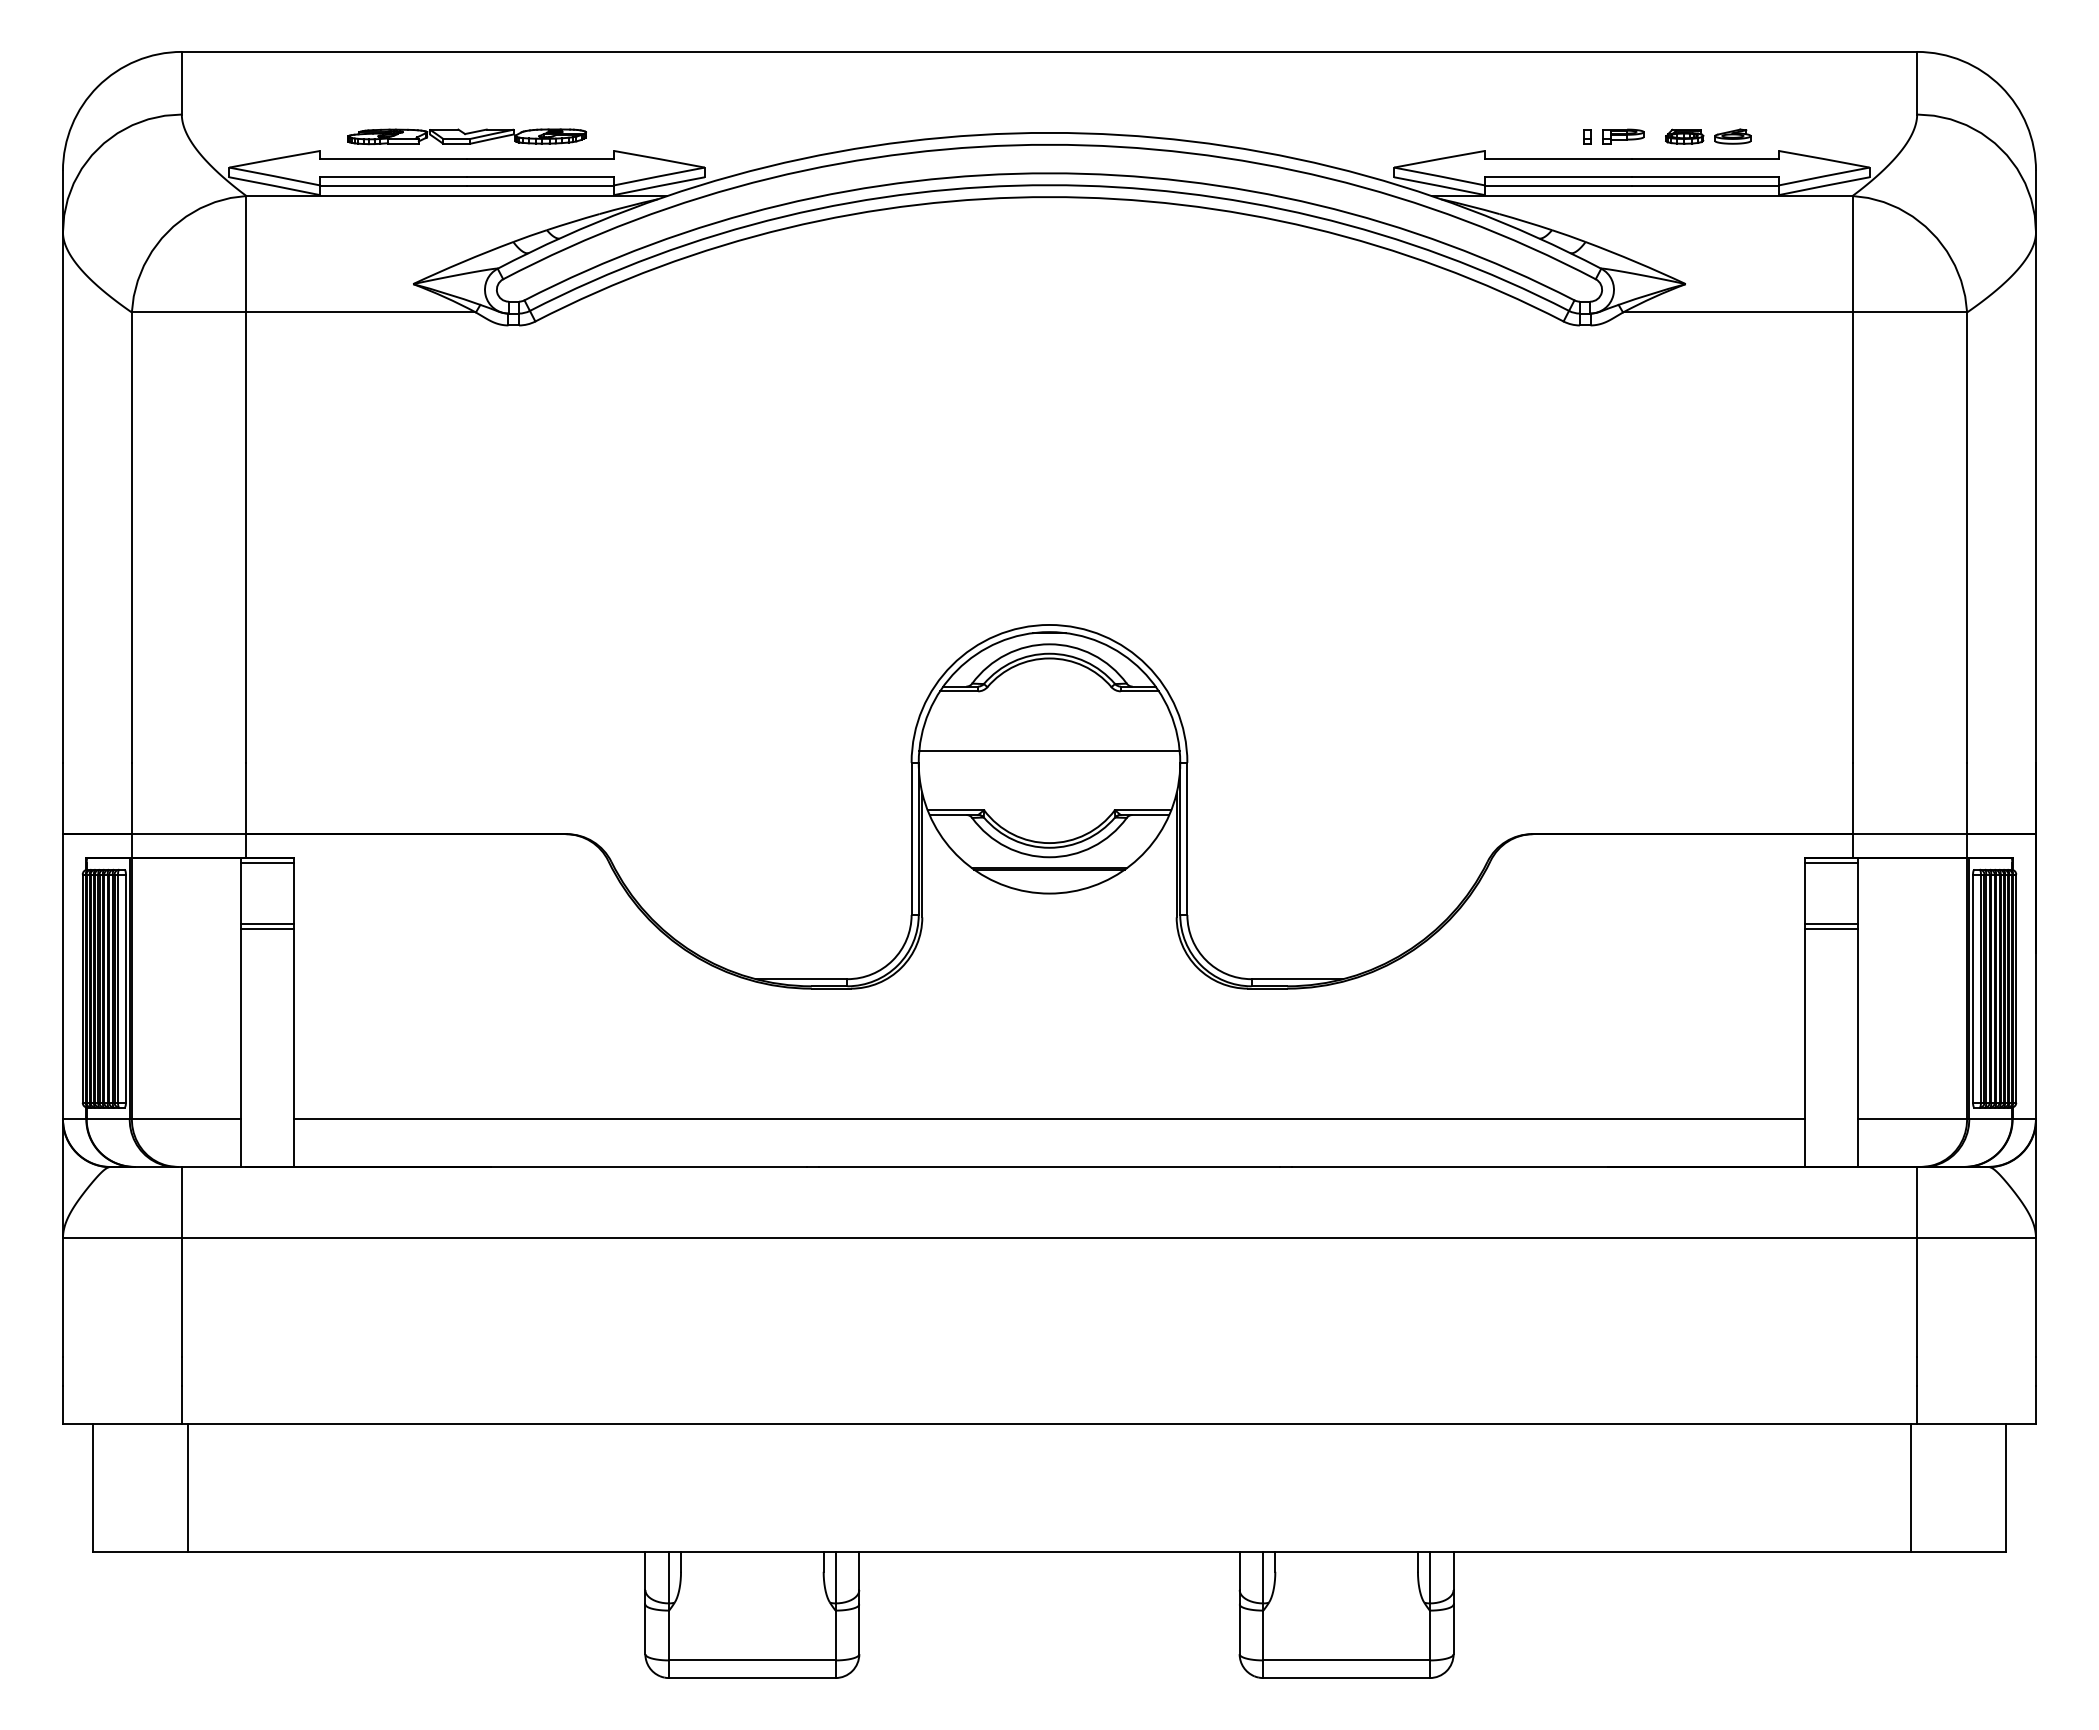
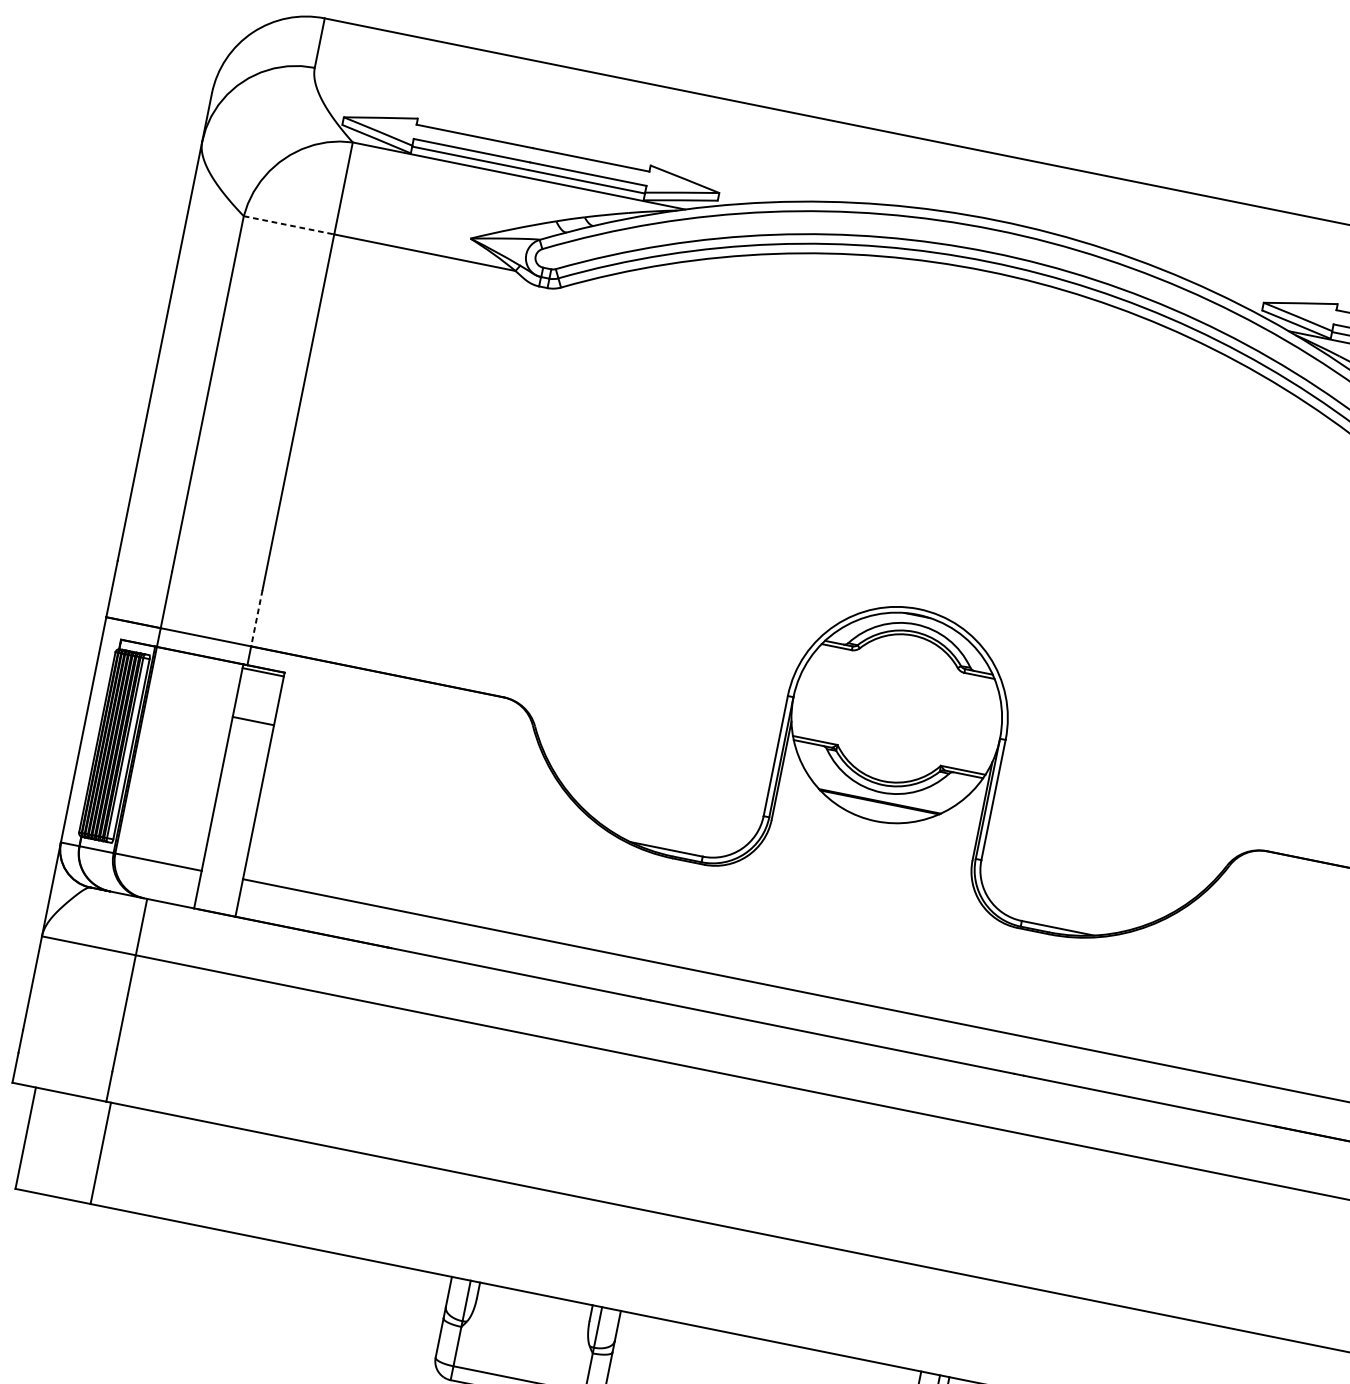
part: (466, 136) -> (536, 130), removed
line: (189, 312) -> (289, 225), solid -> dashed
line: (1049, 750) -> (898, 708), removed
line: (246, 798) -> (256, 618), solid -> dashed
line: (267, 929) -> (252, 725), removed

